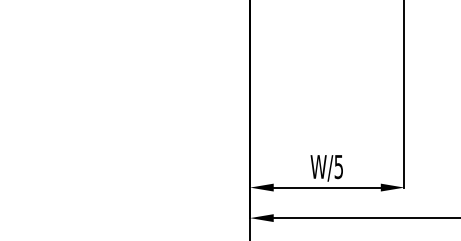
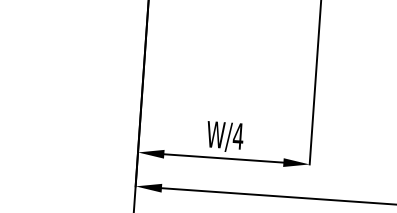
text: (338, 167) -> (237, 136), W/5 -> W/4

